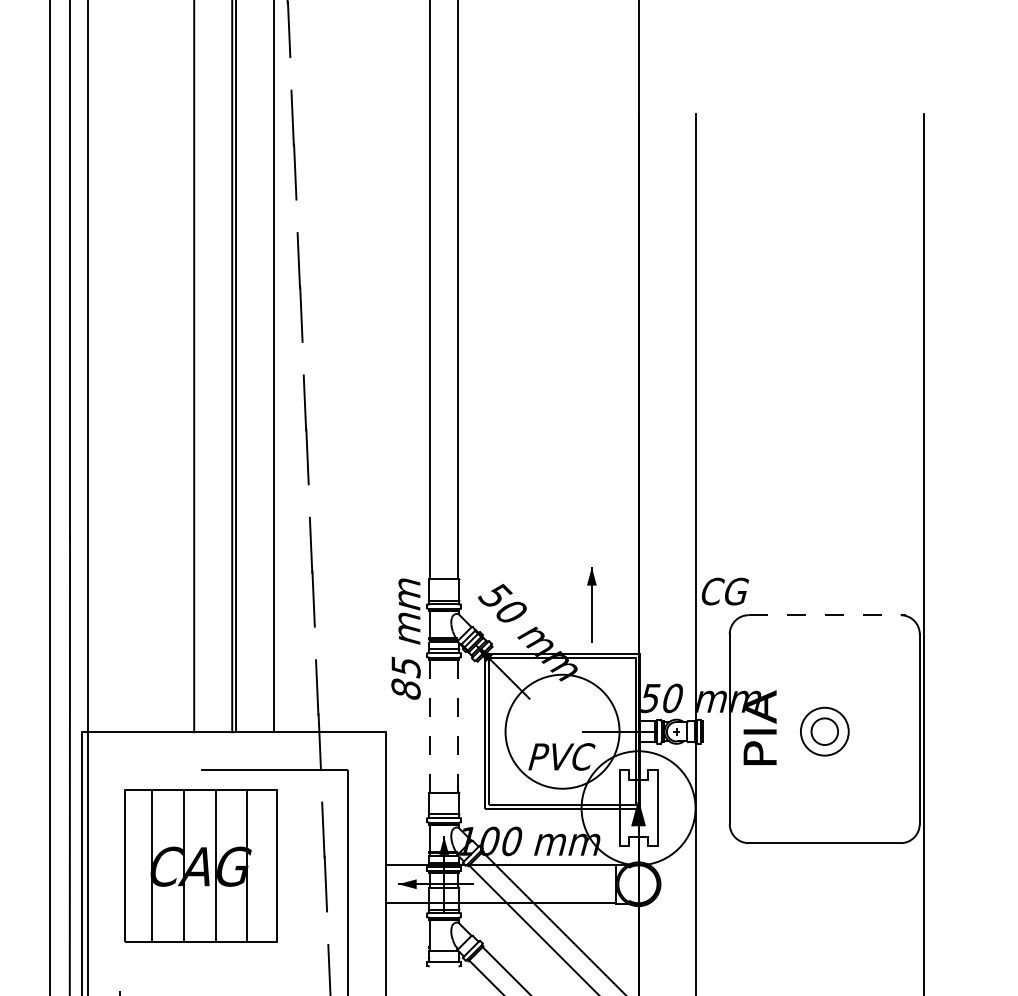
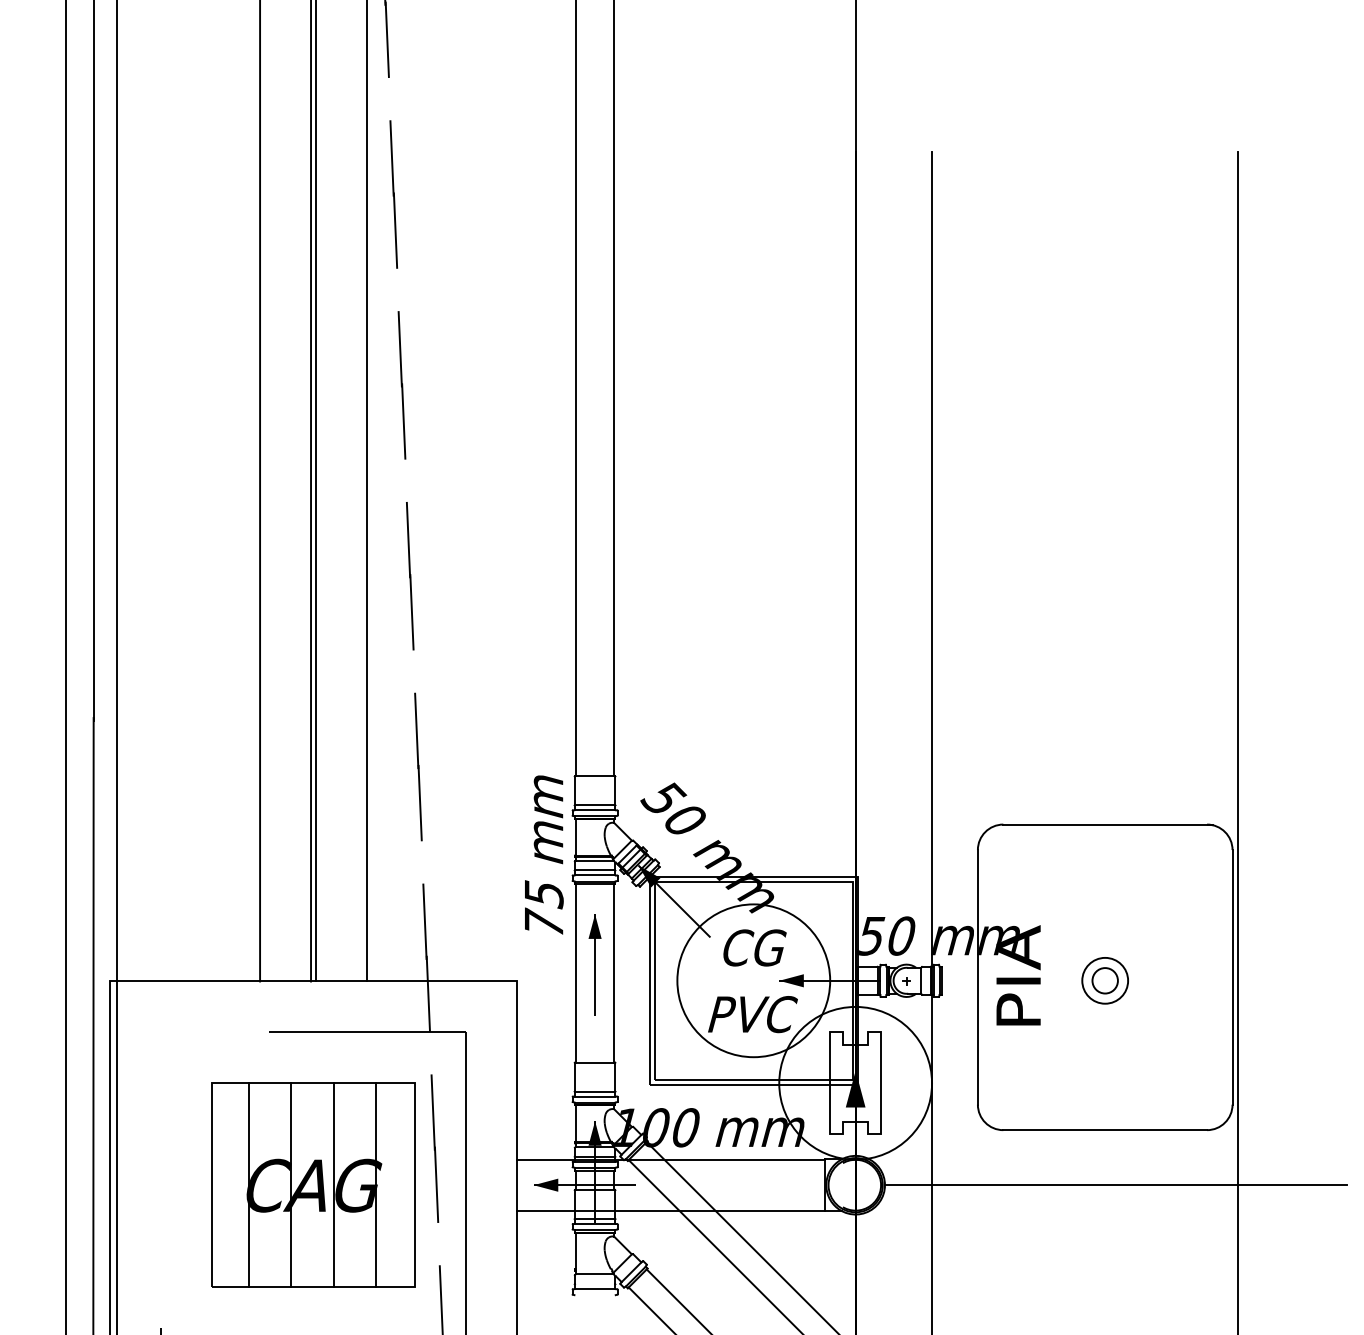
text: (724, 591) -> (754, 947), moved
part: (591, 604) -> (594, 964), moved
line: (827, 615) -> (1108, 824), dashed -> solid
text: (405, 688) -> (543, 922), 85 -> 75
line: (429, 725) -> (575, 972), dashed -> solid
line: (458, 725) -> (614, 972), dashed -> solid
fill: (590, 731) -> (791, 980), added
part: (824, 731) -> (1104, 980), size x0.71
part: (200, 865) -> (313, 1184), moved
line: (833, 884) -> (1116, 1185), added

